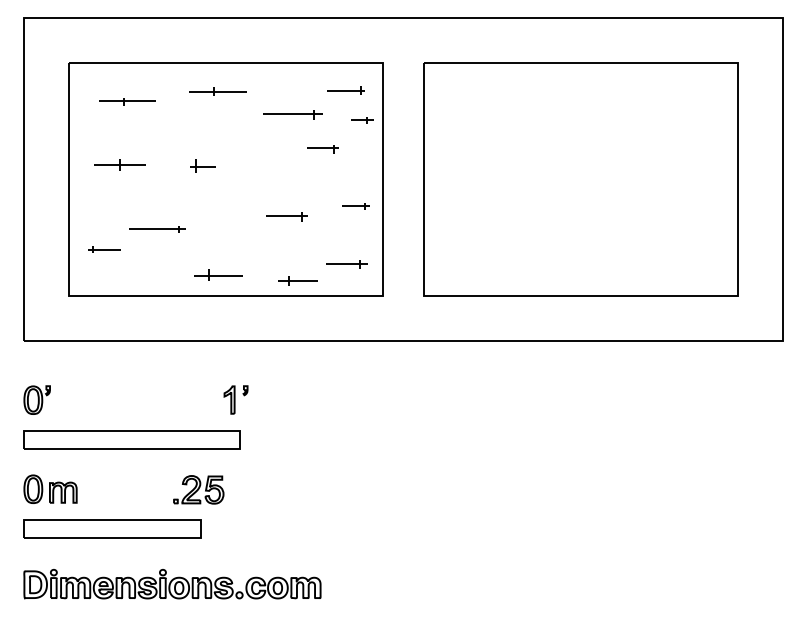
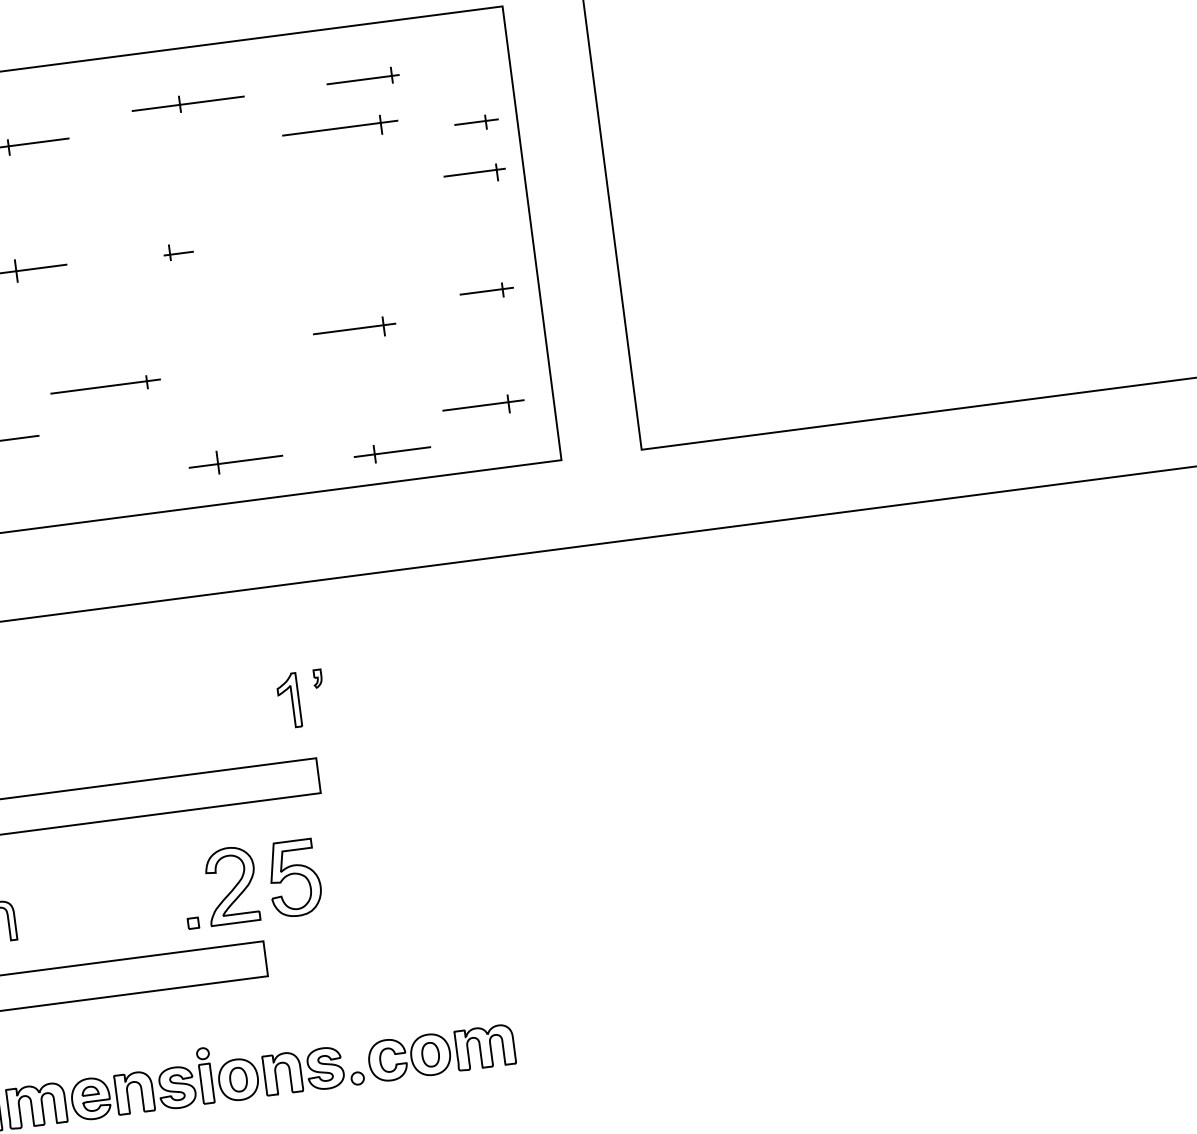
part: (345, 90) -> (362, 78), moved
part: (322, 149) -> (473, 175), moved
part: (202, 165) -> (177, 251), size x0.6
part: (198, 489) -> (251, 882), size x1.4

